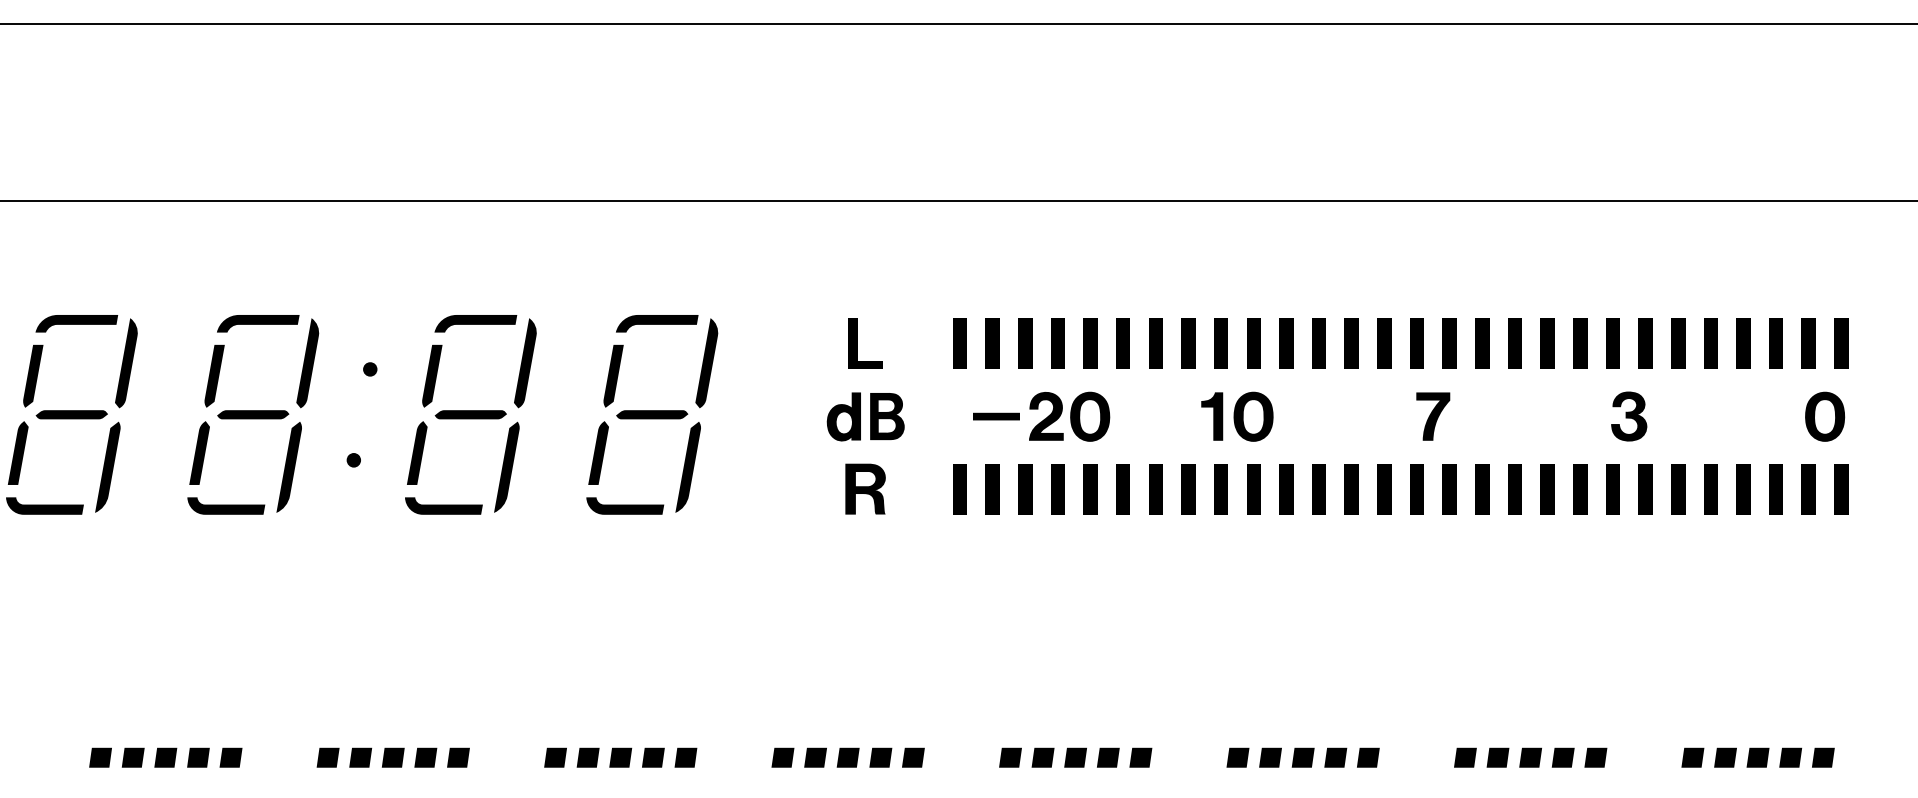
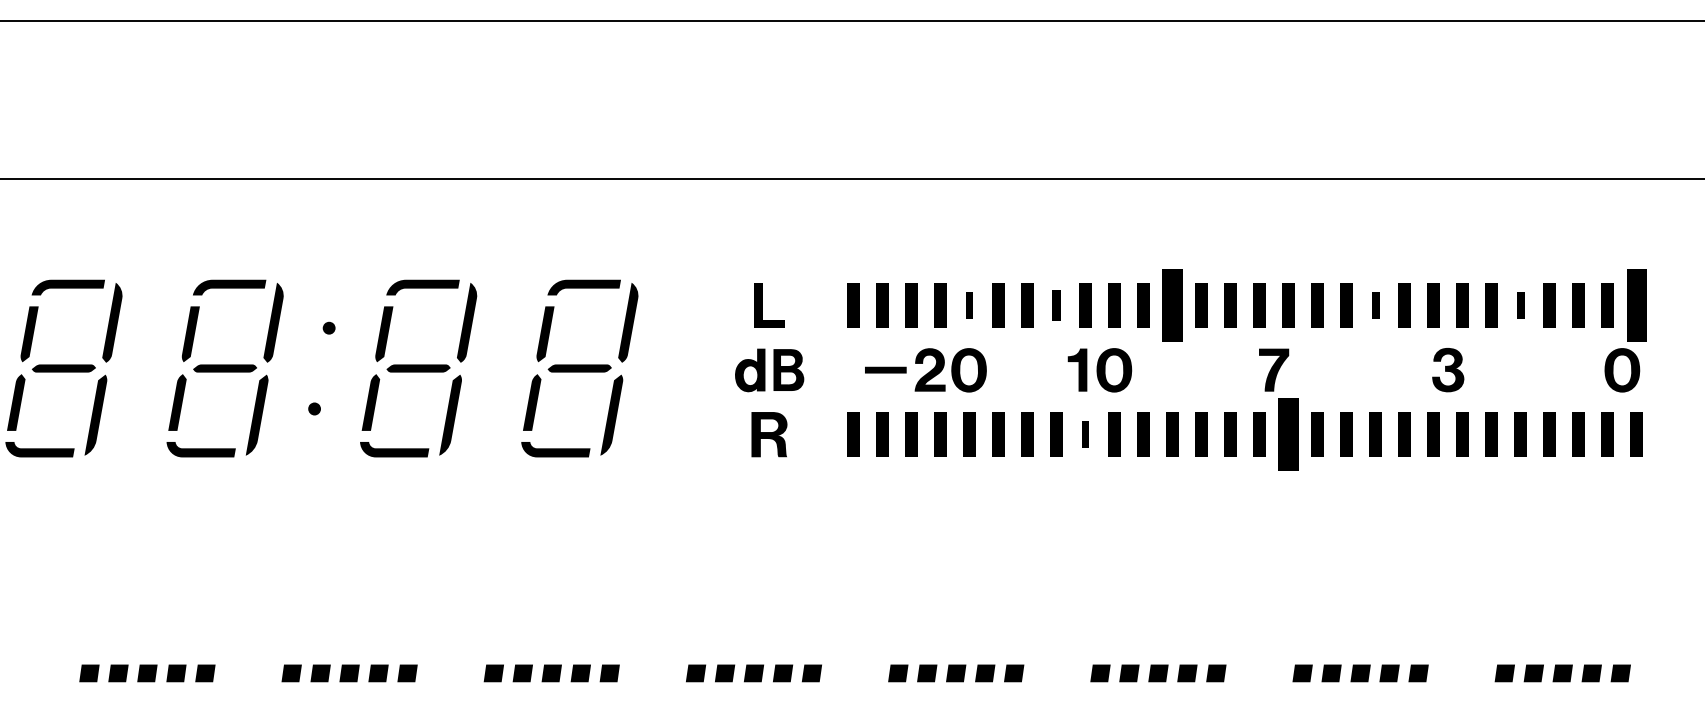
part: (1090, 343) -> (969, 305), size x0.6
part: (1188, 343) -> (1056, 305), size x0.7
part: (1318, 343) -> (1172, 305), size x1.6
part: (1547, 343) -> (1375, 305), size x0.6
part: (1710, 343) -> (1520, 305), size x0.6
part: (1841, 343) -> (1636, 305), size x1.6
part: (1220, 489) -> (1084, 434), size x0.6
part: (1449, 489) -> (1288, 434), size x1.6

